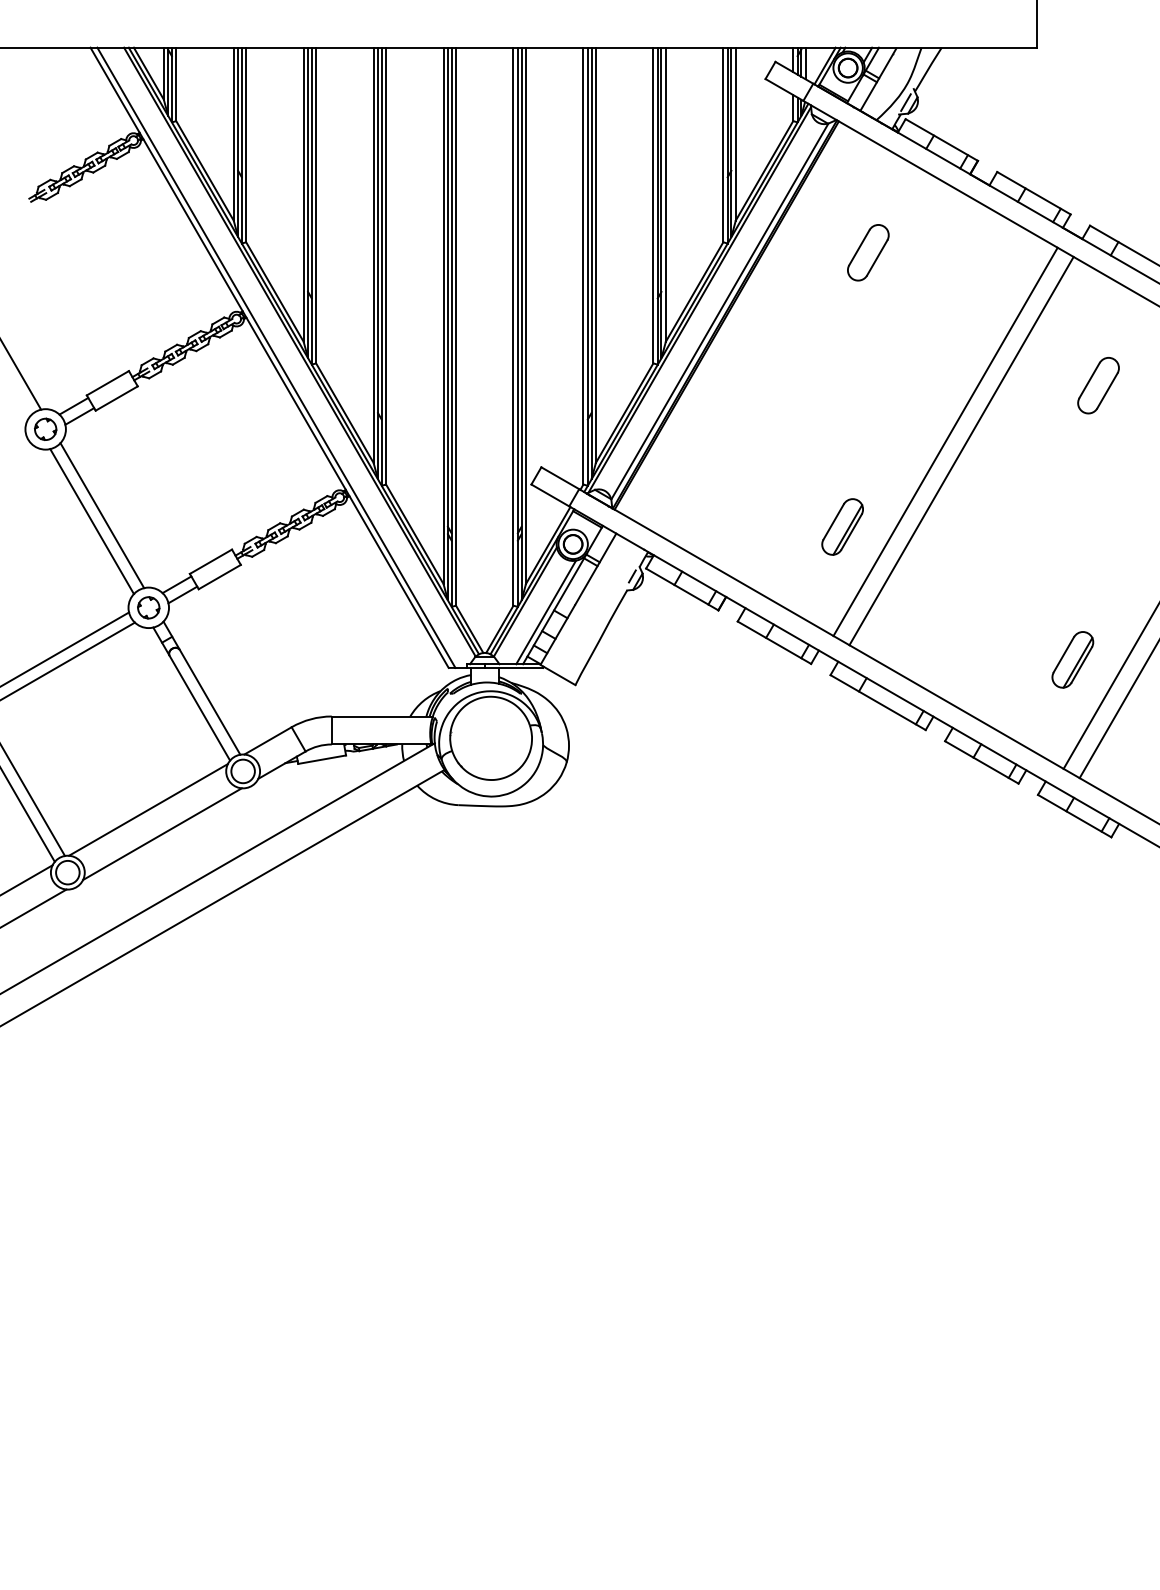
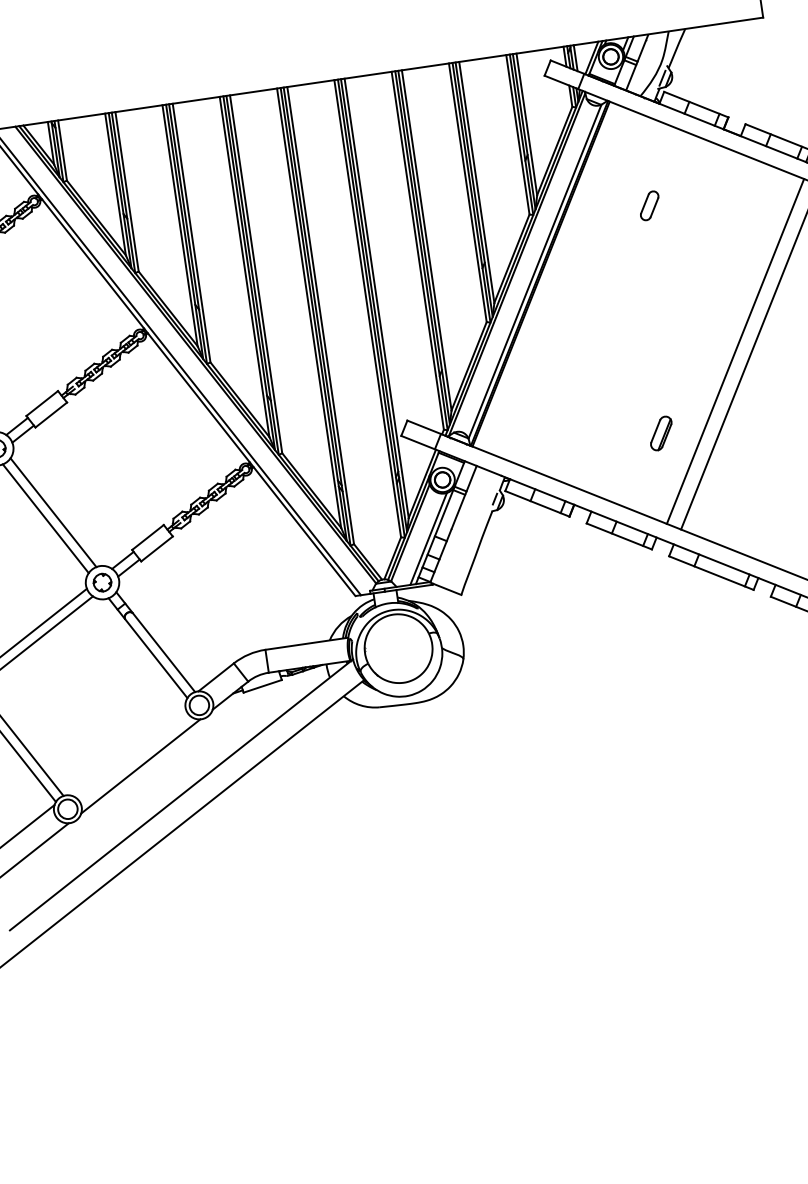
part: (868, 252) -> (649, 205), size x0.6
part: (842, 526) -> (661, 433), size x0.7
line: (148, 809) -> (126, 747), removed

